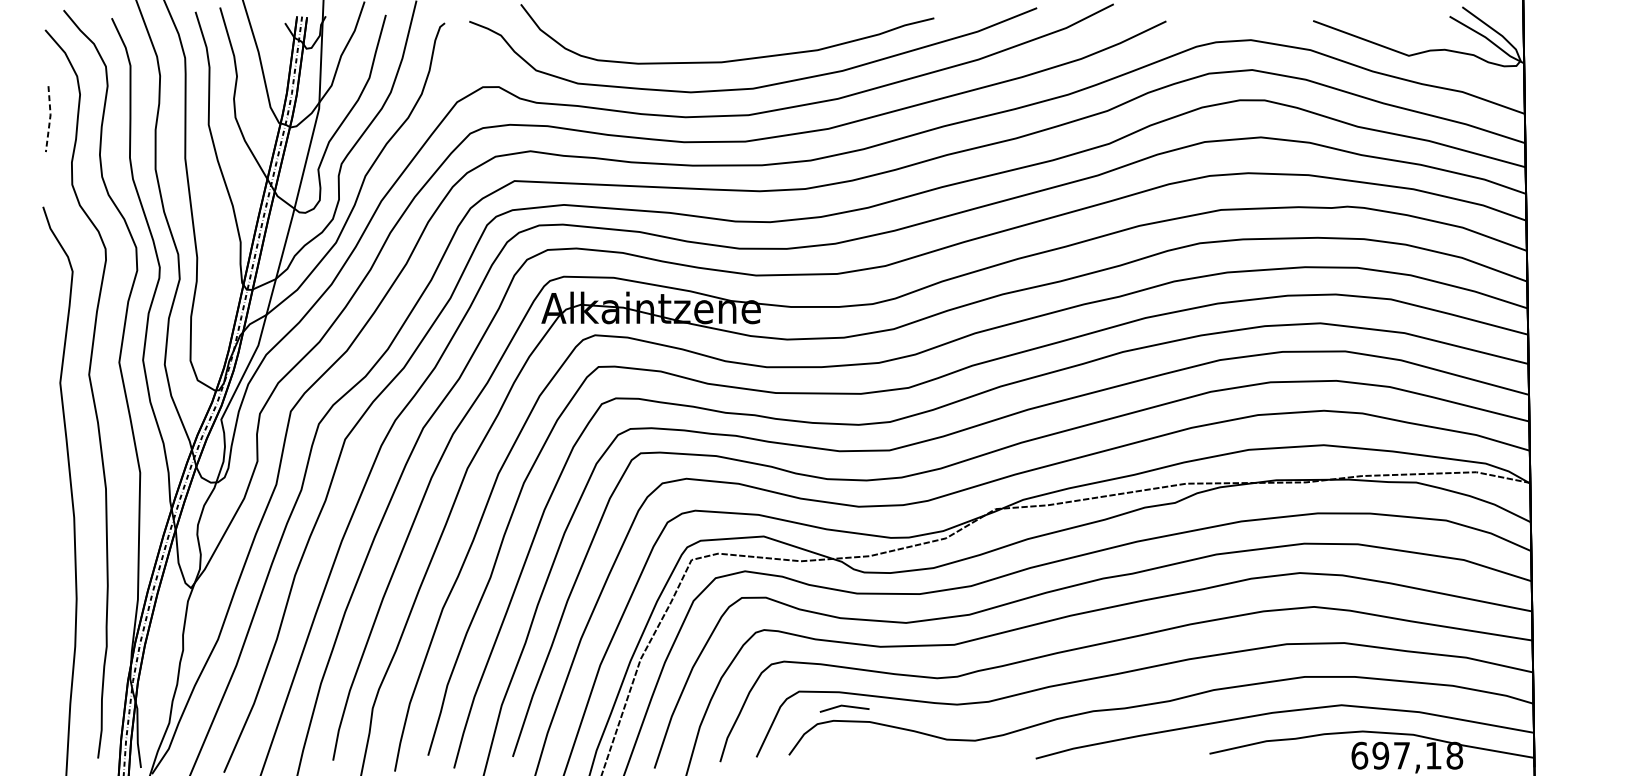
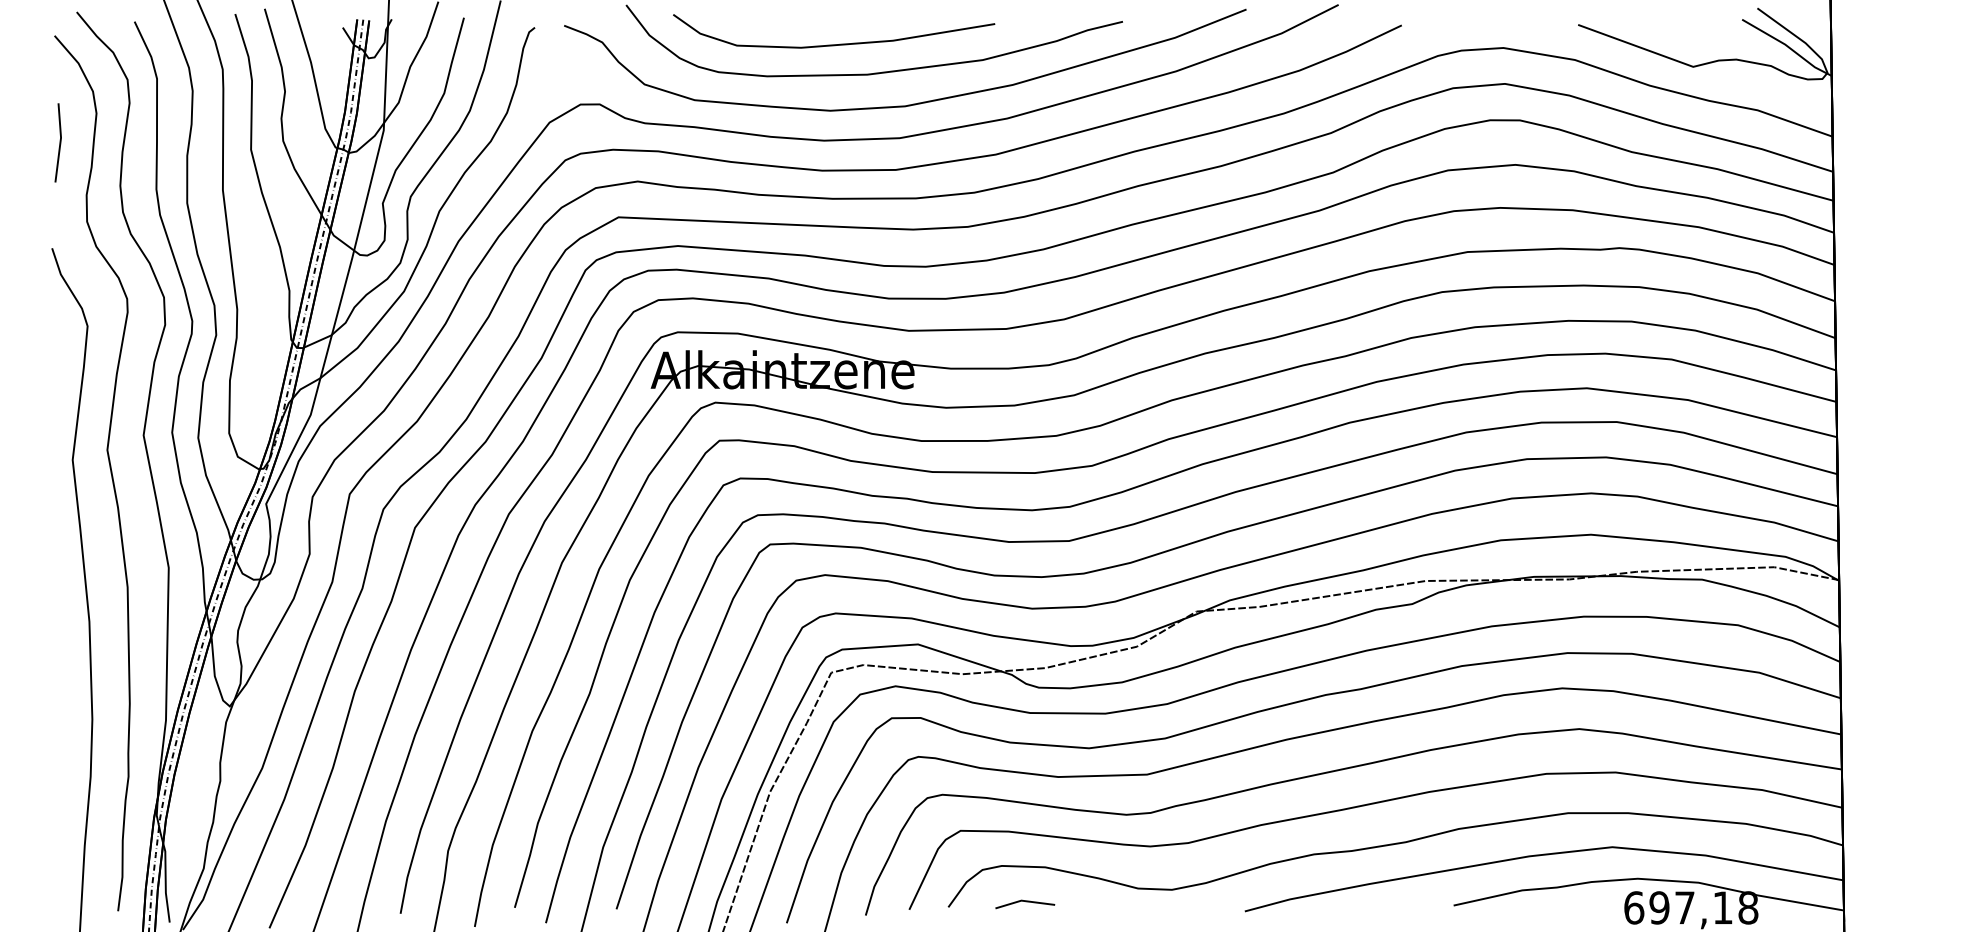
curve: (694, 37) -> (834, 44), added
line: (50, 118) -> (60, 142), dashed -> solid
line: (844, 707) -> (1025, 902), moved

